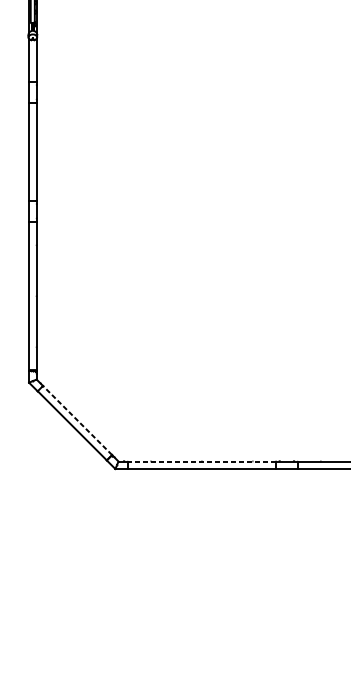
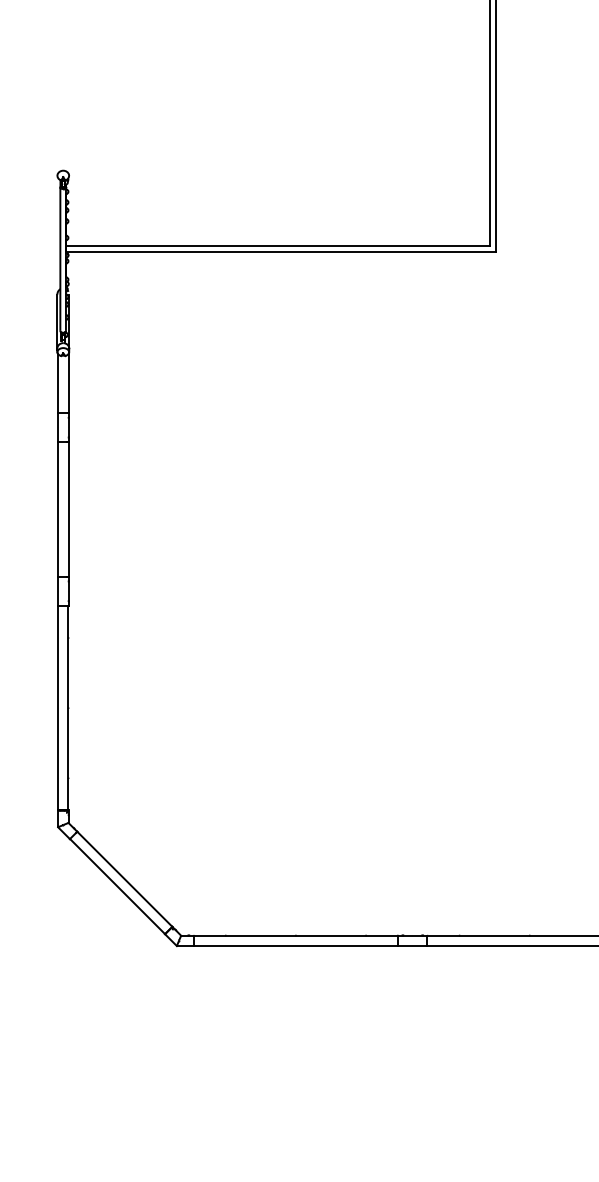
line: (77, 419) -> (124, 878), dashed -> solid
line: (201, 461) -> (295, 935), dashed -> solid

